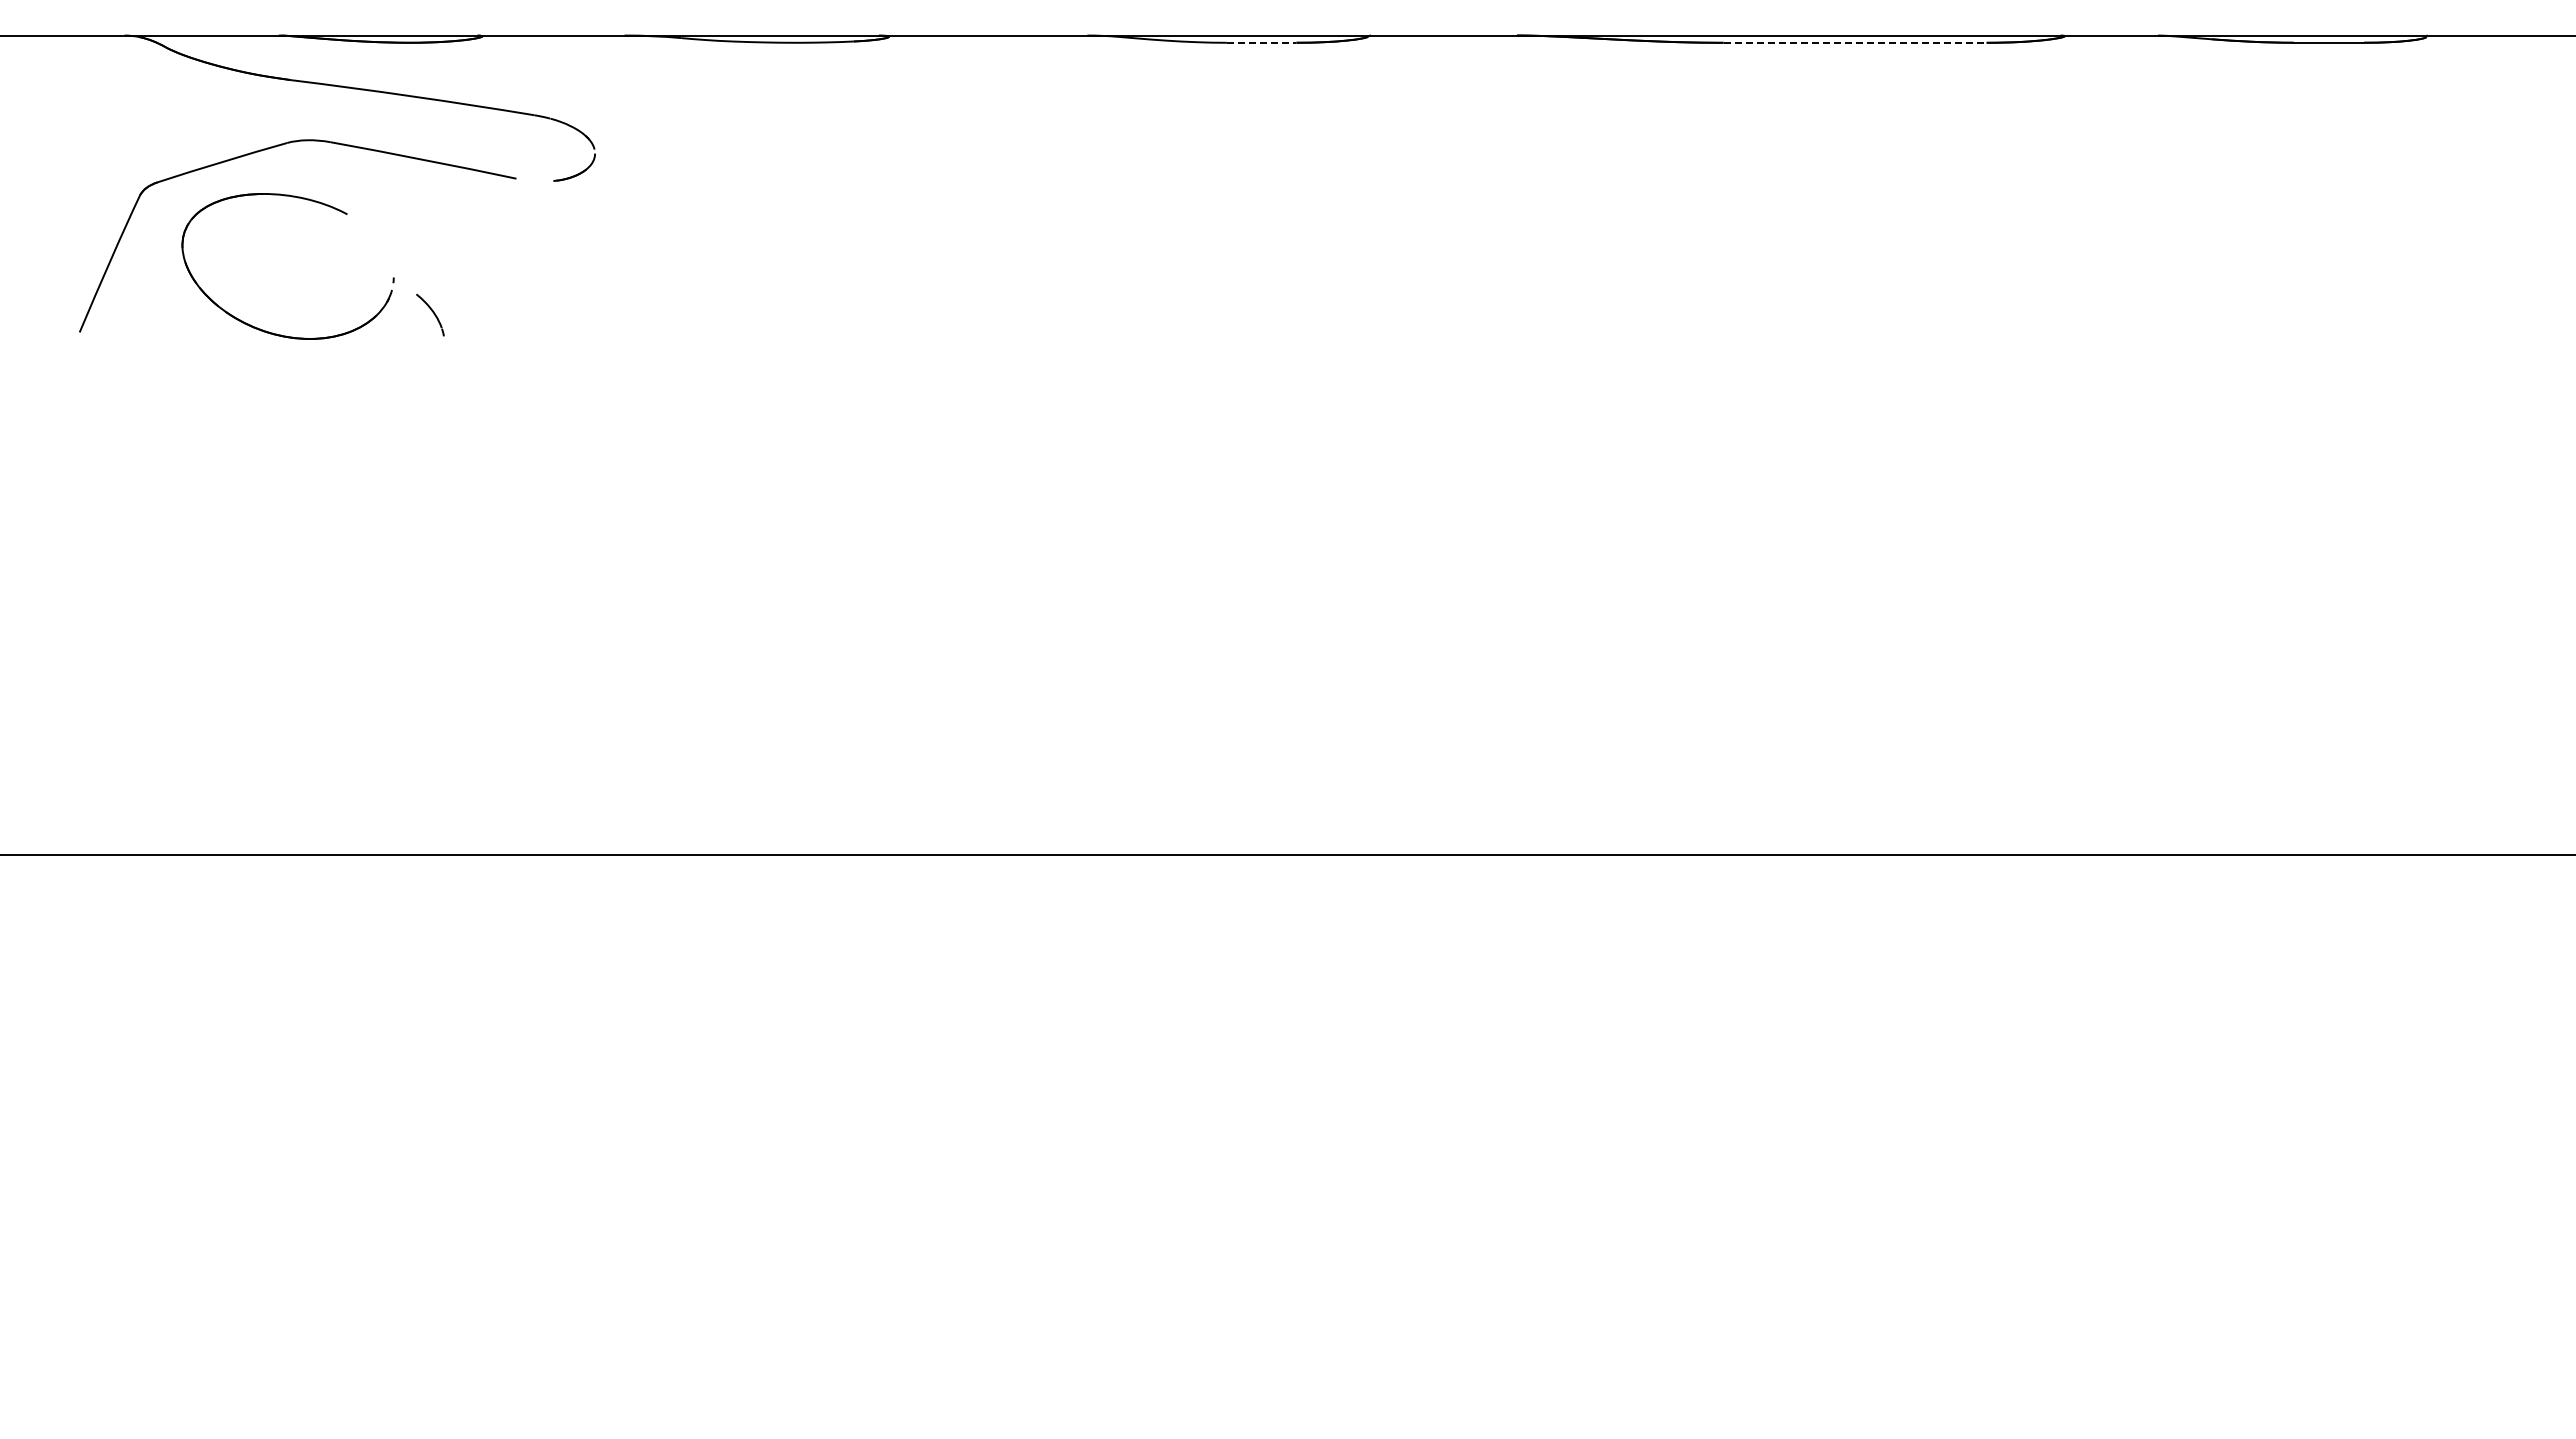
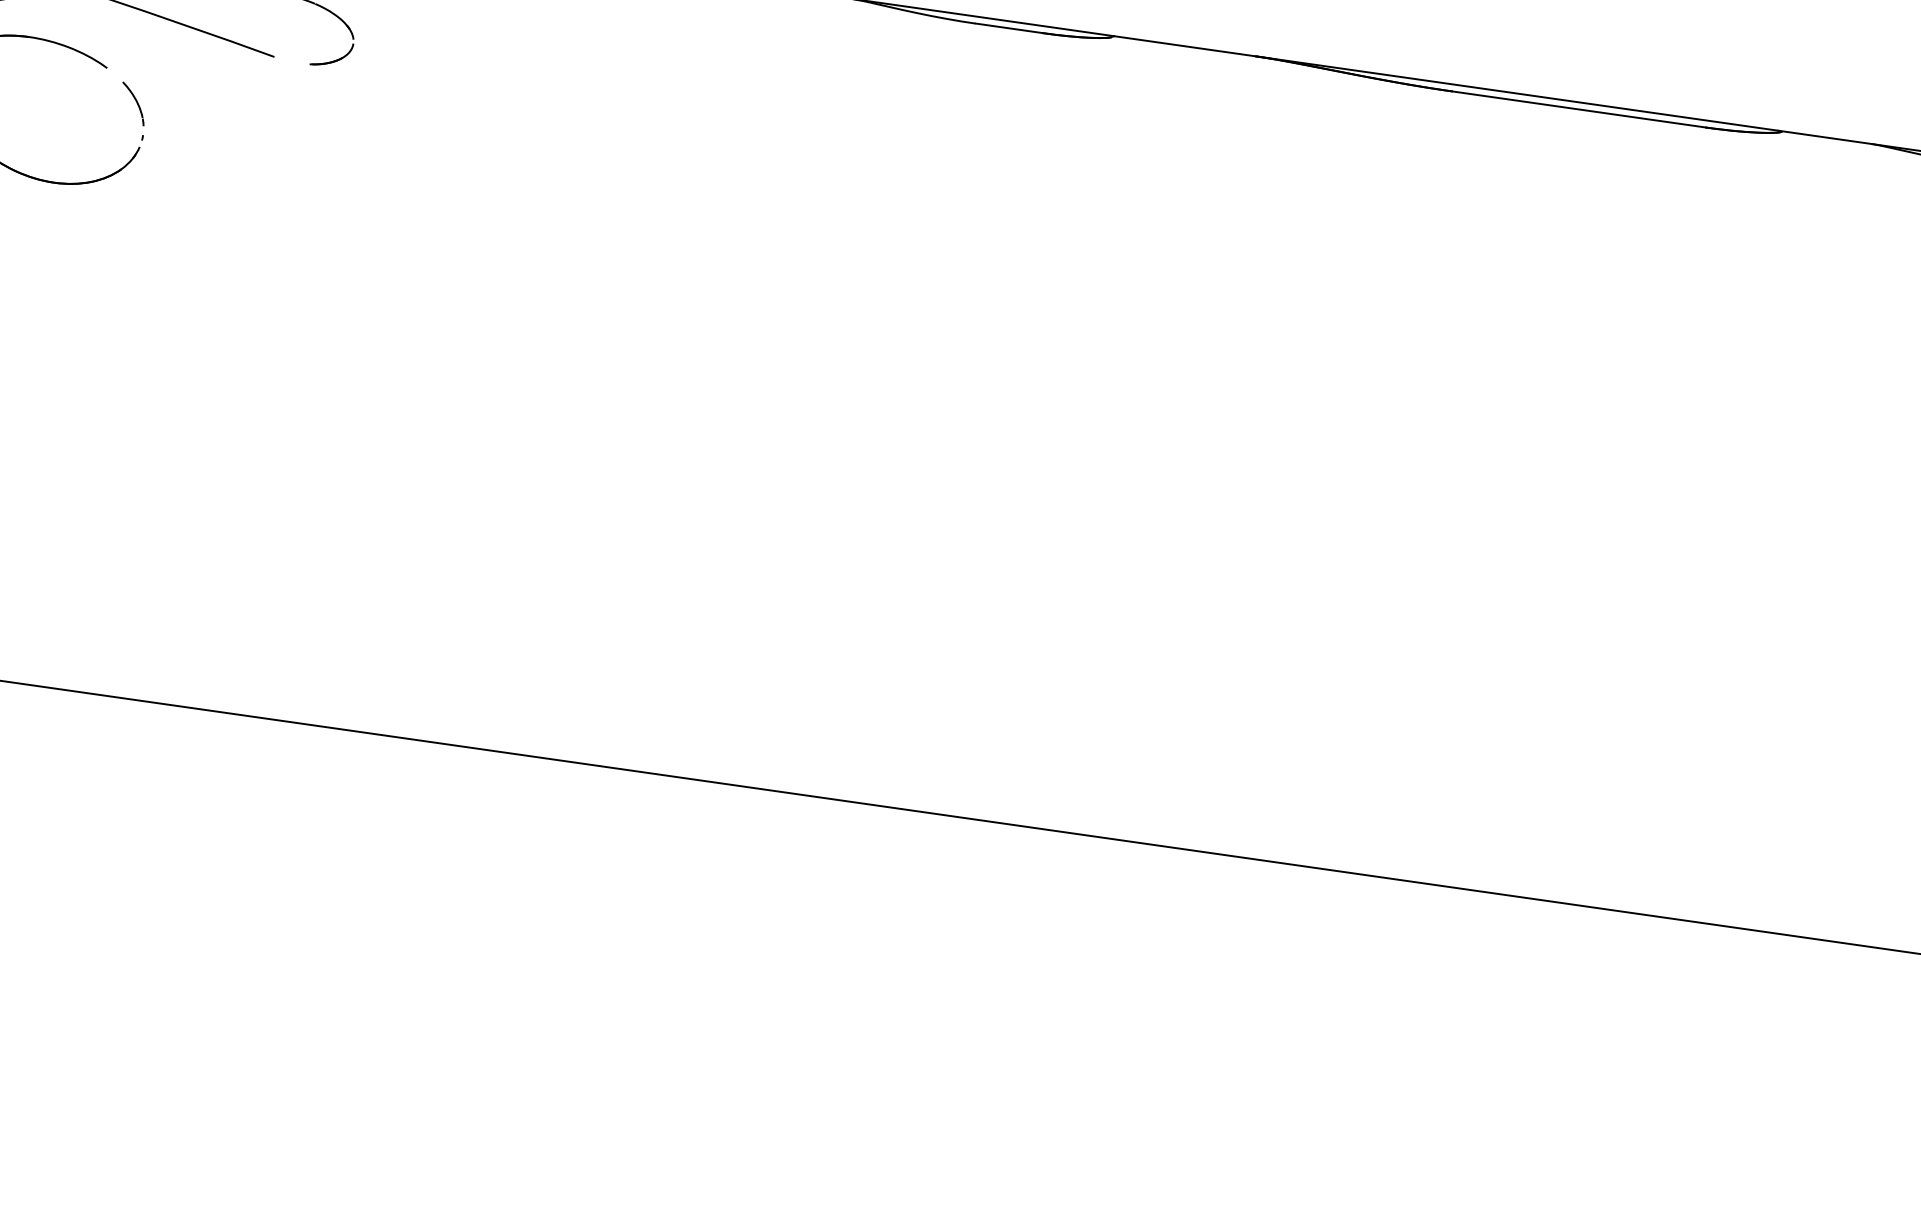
line: (1261, 42) -> (1008, 28), dashed -> solid
line: (1855, 42) -> (1579, 109), dashed -> solid
part: (430, 314) -> (133, 103), moved

